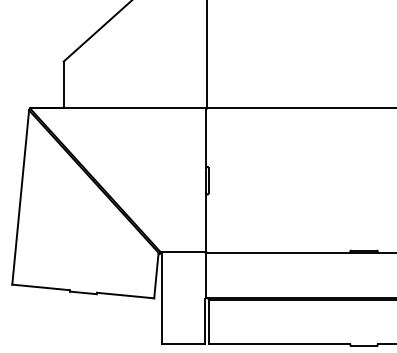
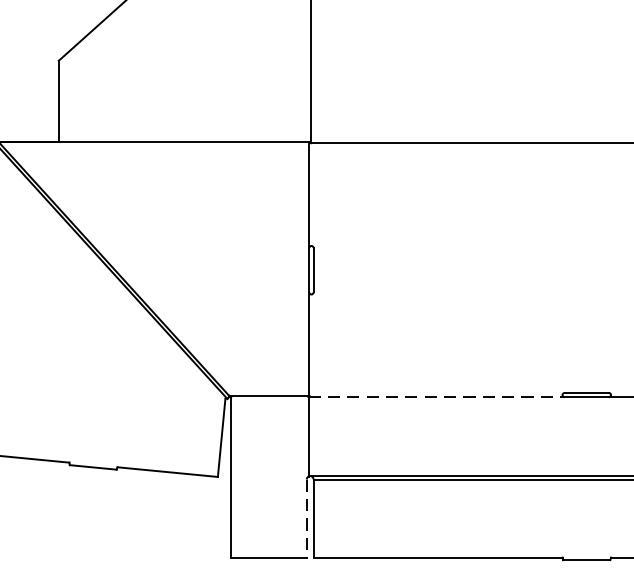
line: (278, 252) -> (436, 396), solid -> dashed
line: (204, 322) -> (306, 519), solid -> dashed

